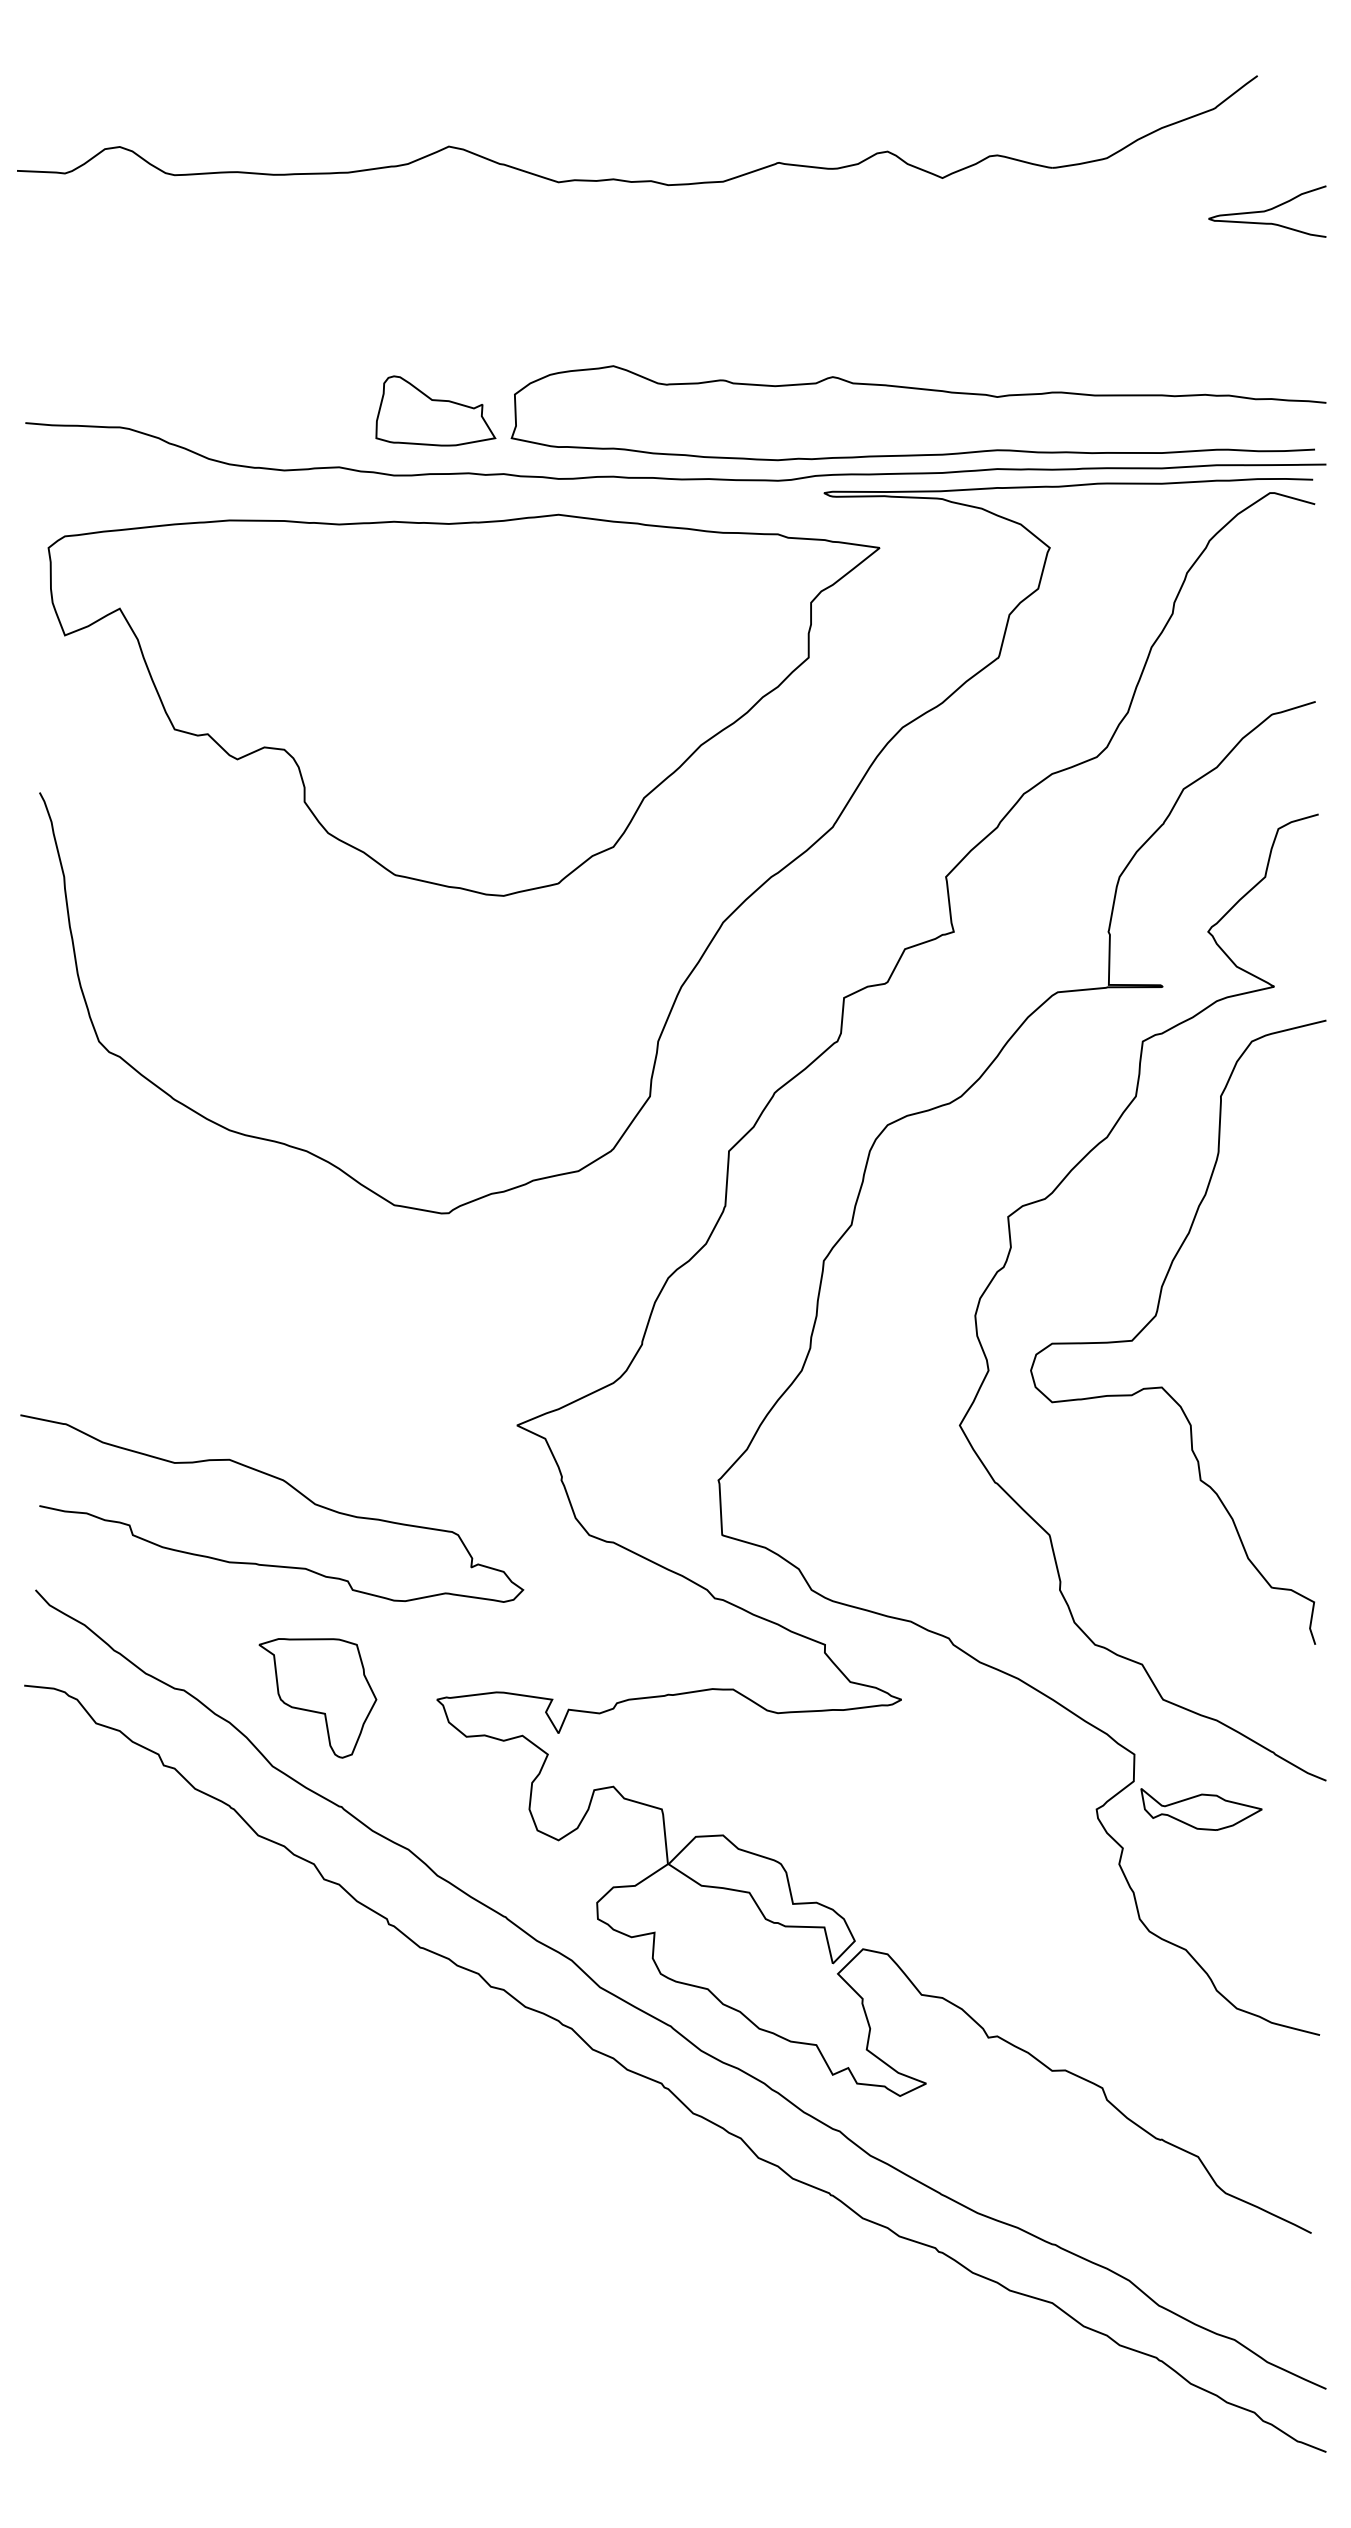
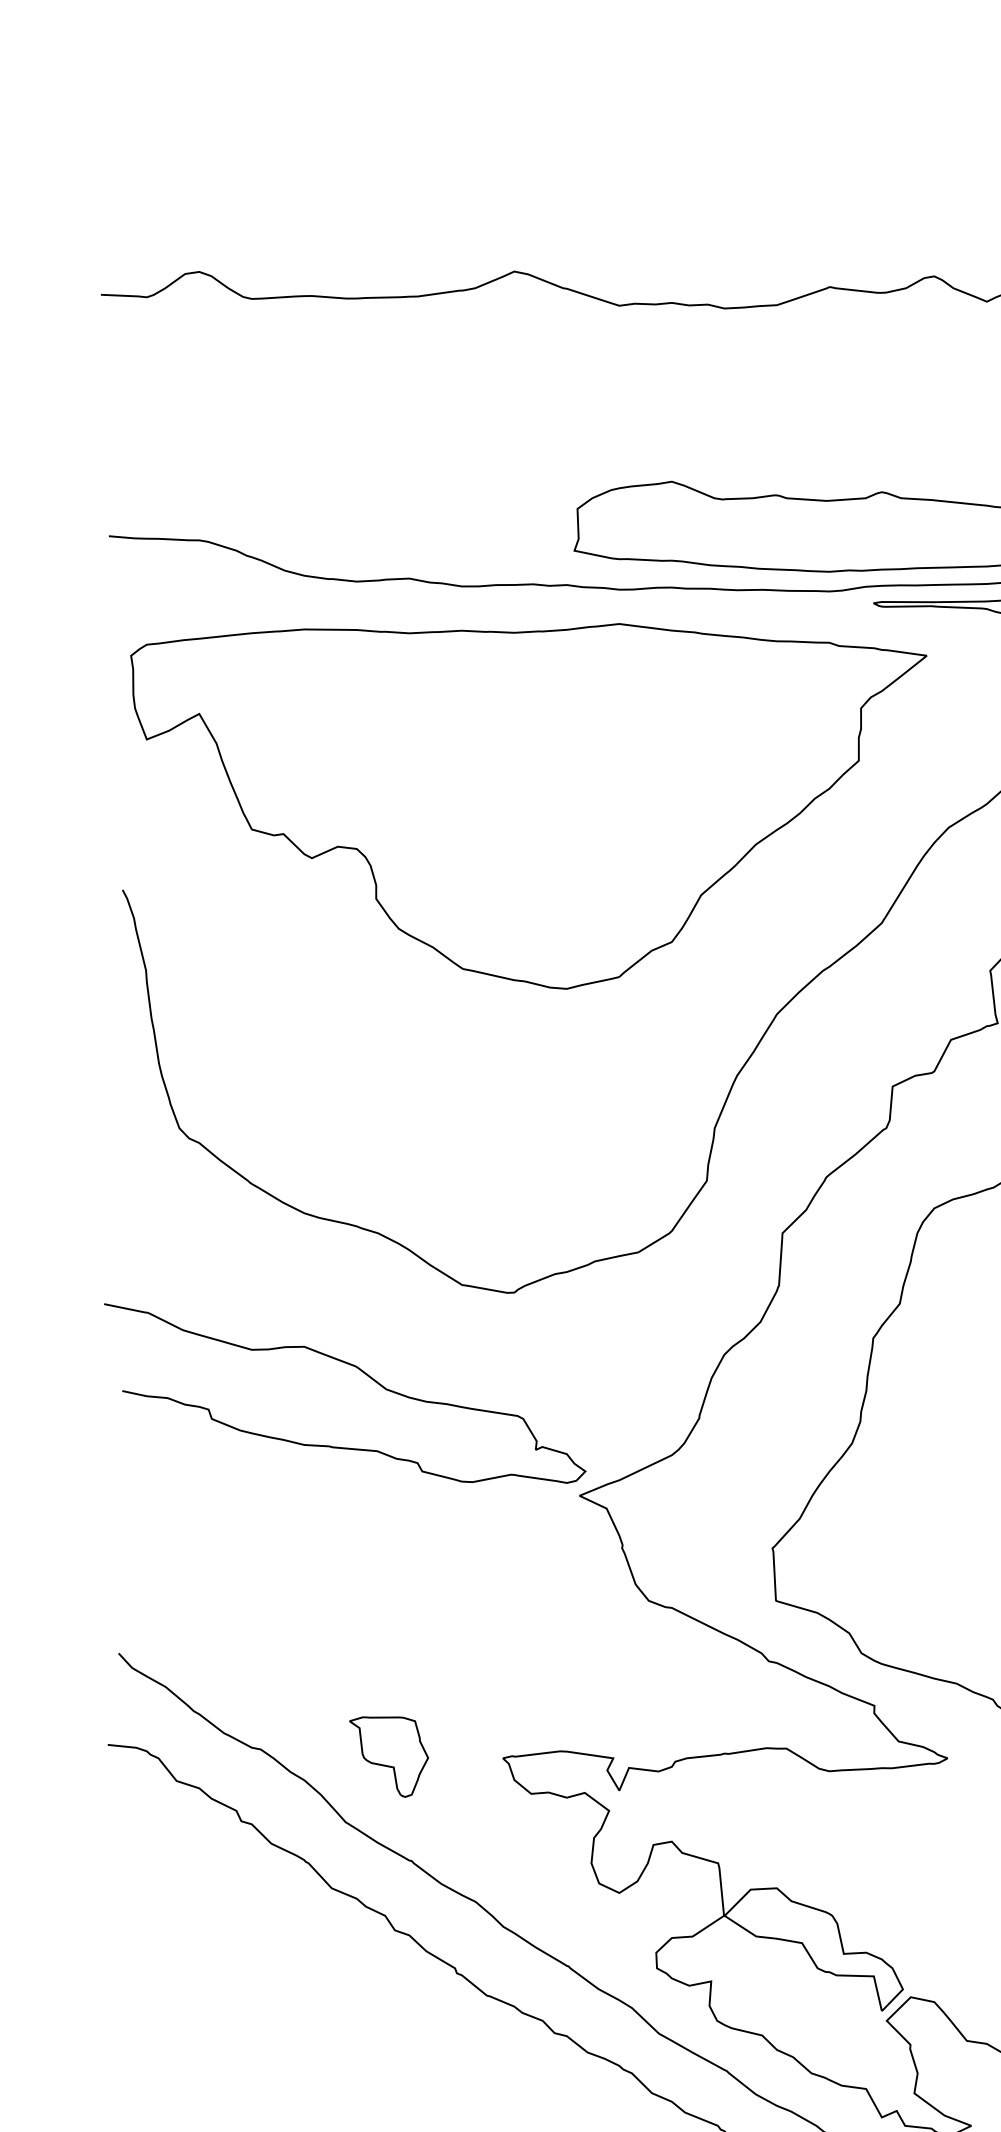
part: (435, 410) -> (501, 524), removed
curve: (288, 1485) -> (360, 1371), moved
part: (317, 1698) -> (388, 1757), size x0.7

